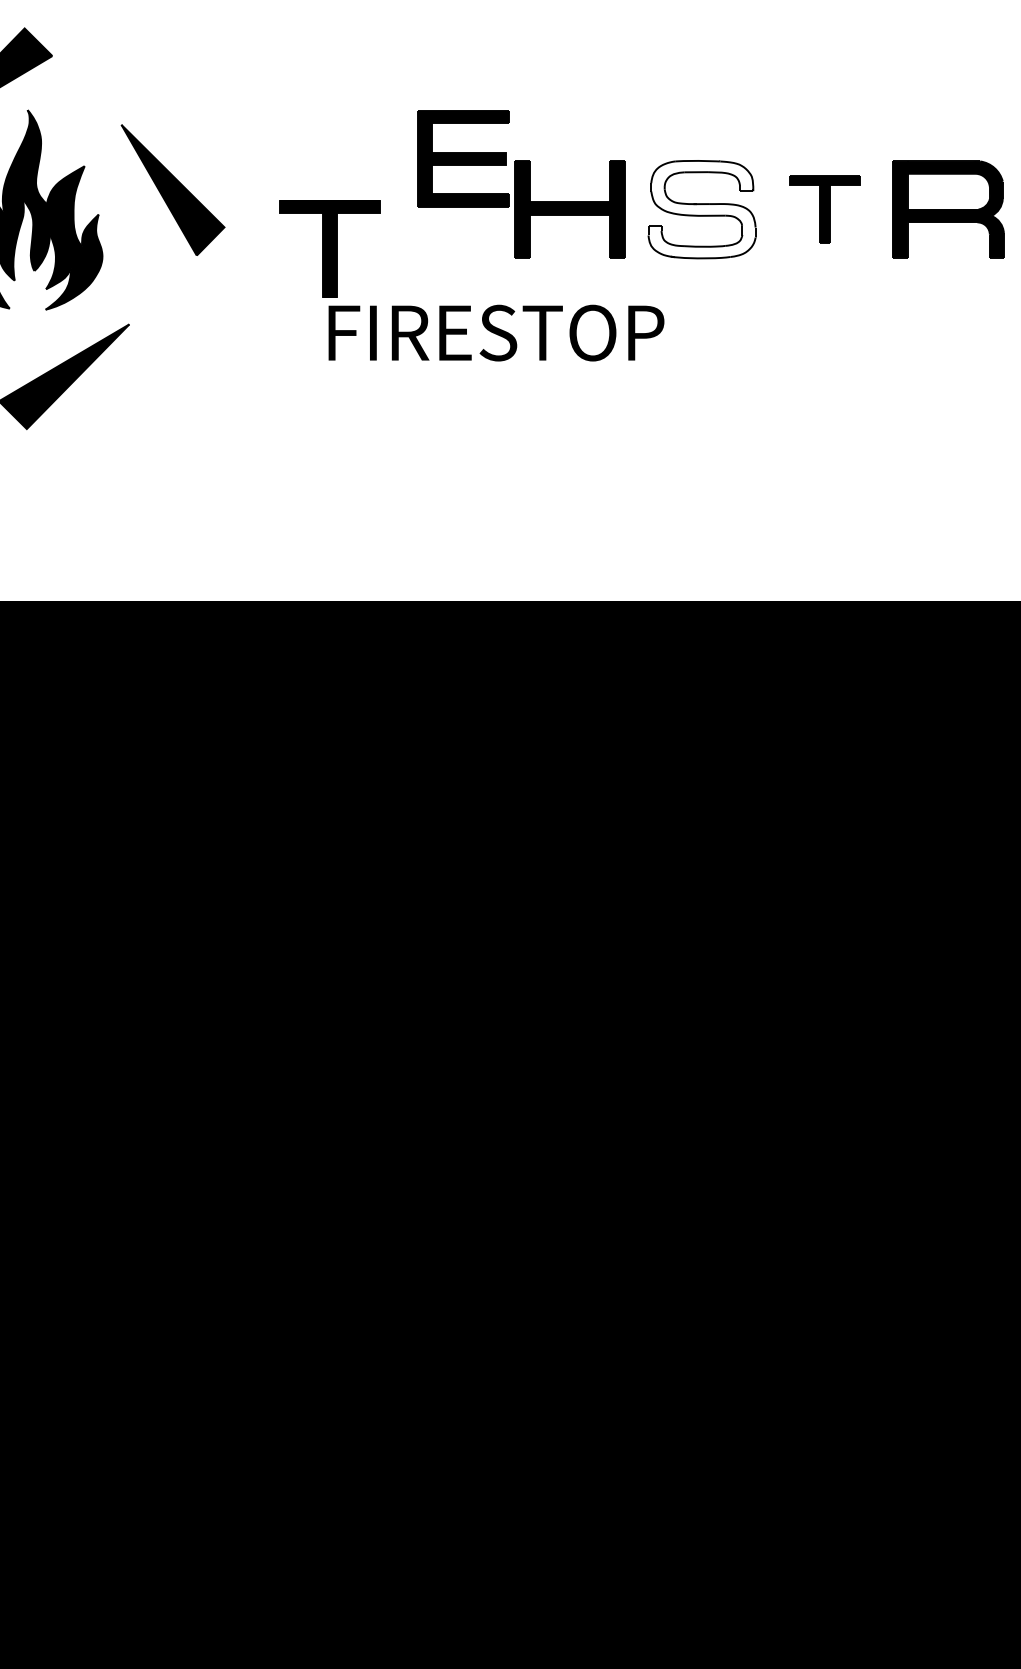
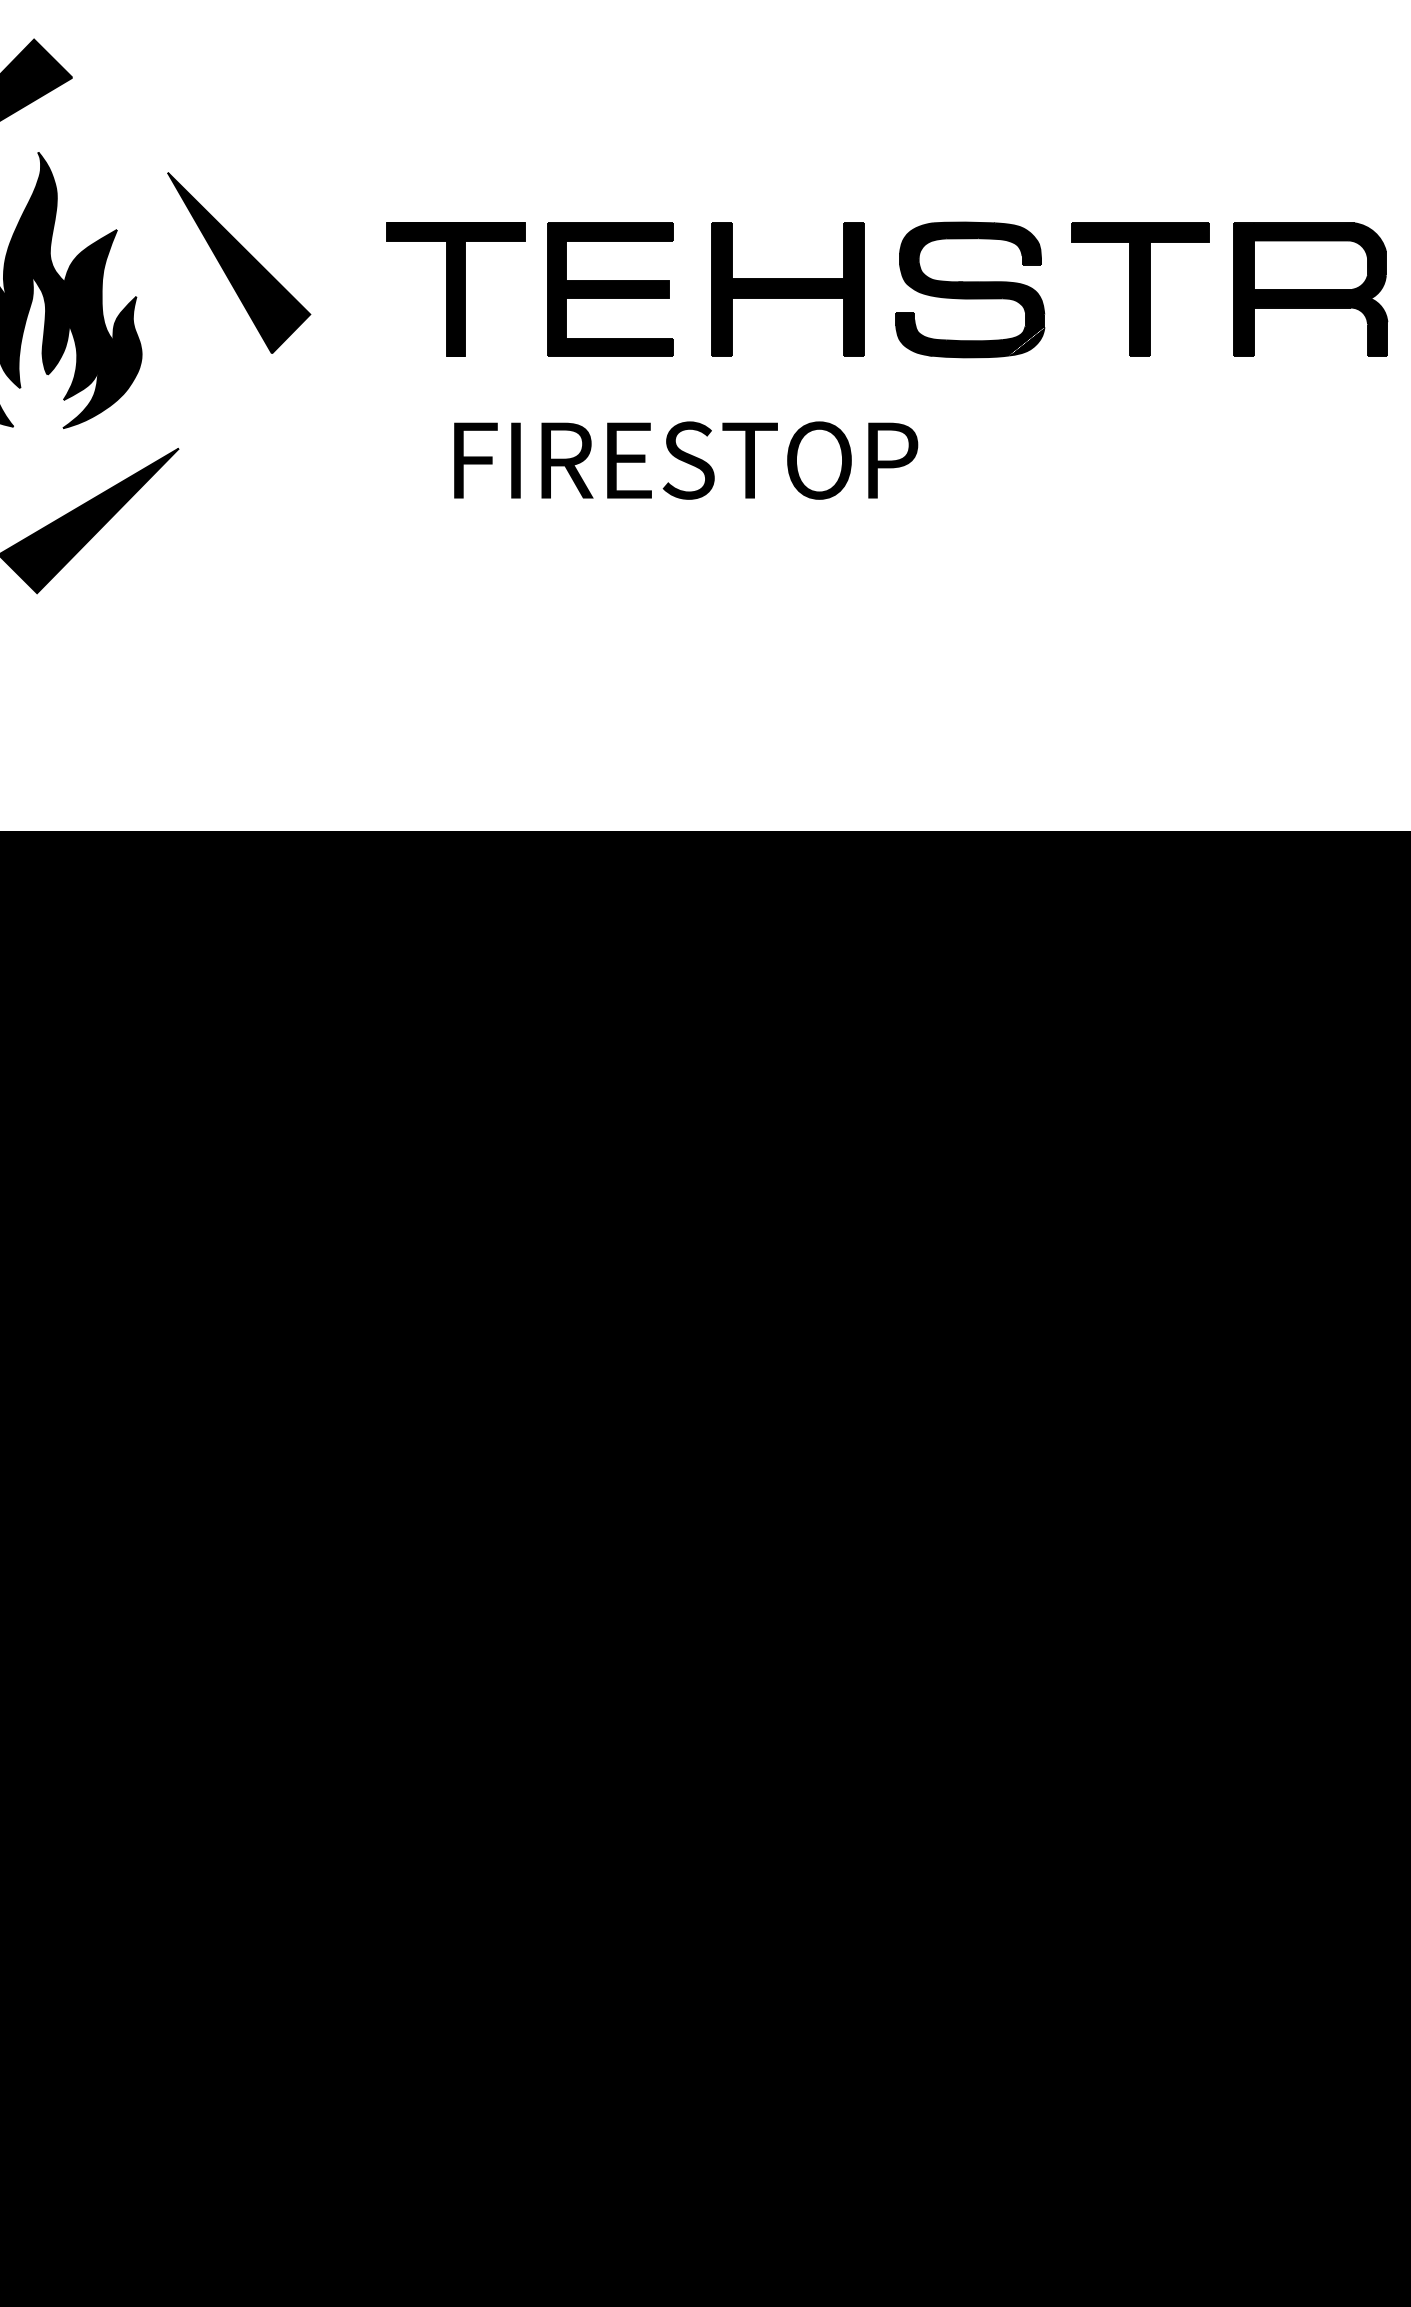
part: (463, 158) -> (610, 289), moved
fill: (702, 209) -> (970, 289), added
part: (825, 209) -> (1140, 289), size x1.43
part: (329, 248) -> (455, 289), moved

